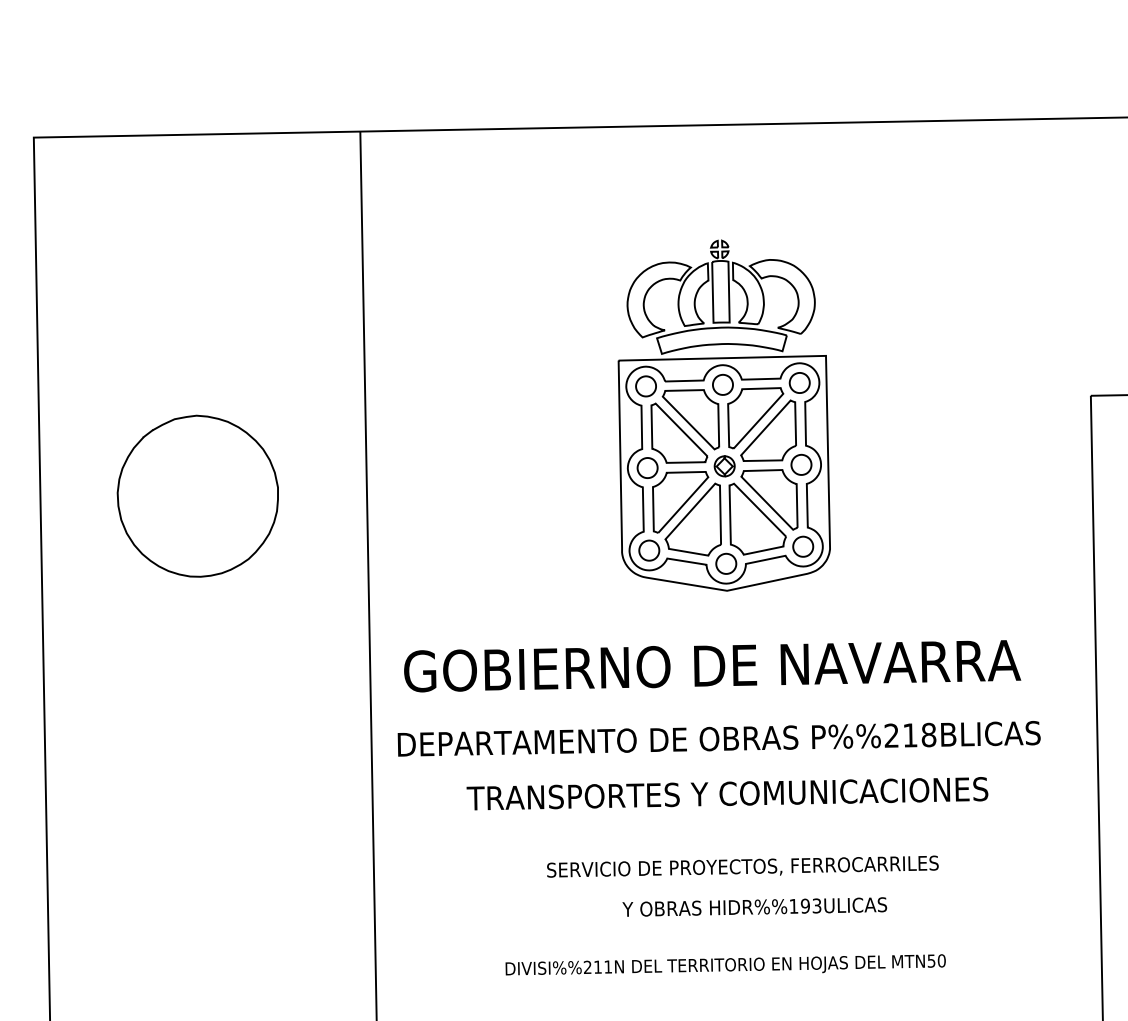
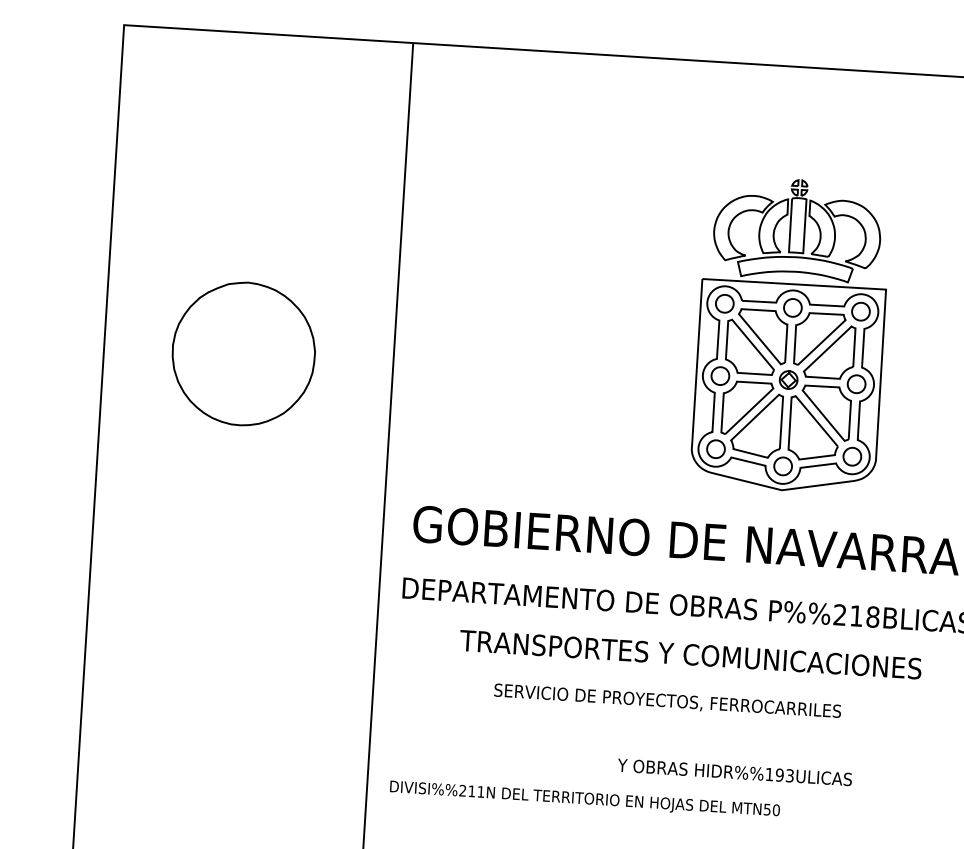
part: (723, 415) -> (791, 335), moved
text: (742, 866) -> (667, 700), moved
text: (754, 906) -> (734, 771), moved
text: (725, 964) -> (584, 798), moved

